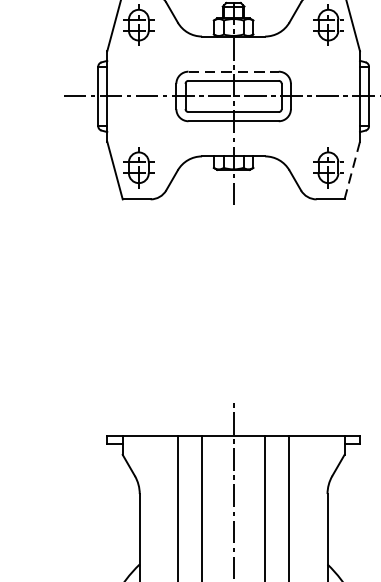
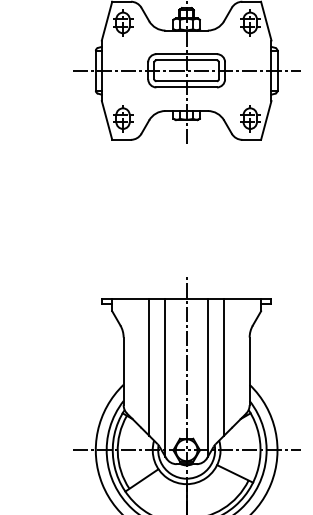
line: (234, 72) -> (187, 54), dashed -> solid
line: (352, 170) -> (266, 120), dashed -> solid

